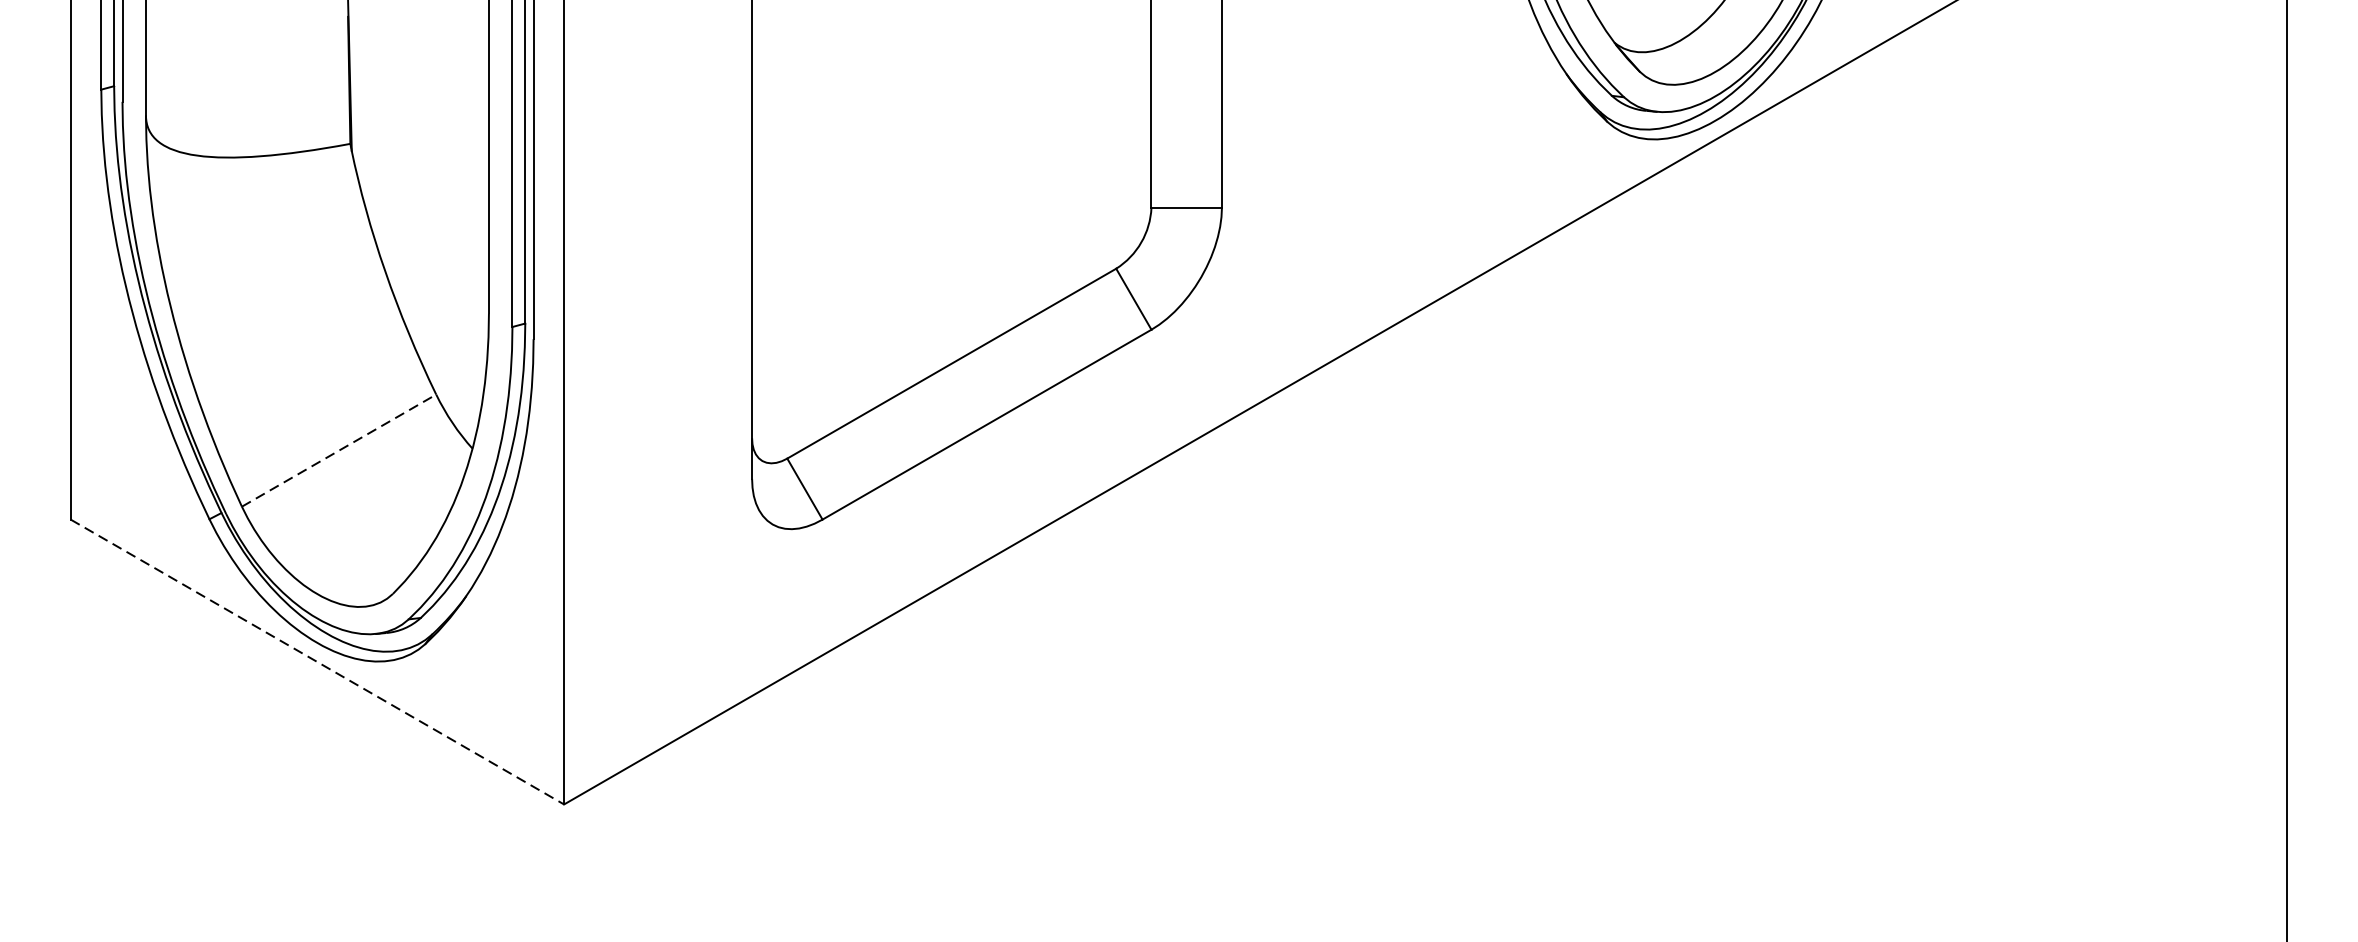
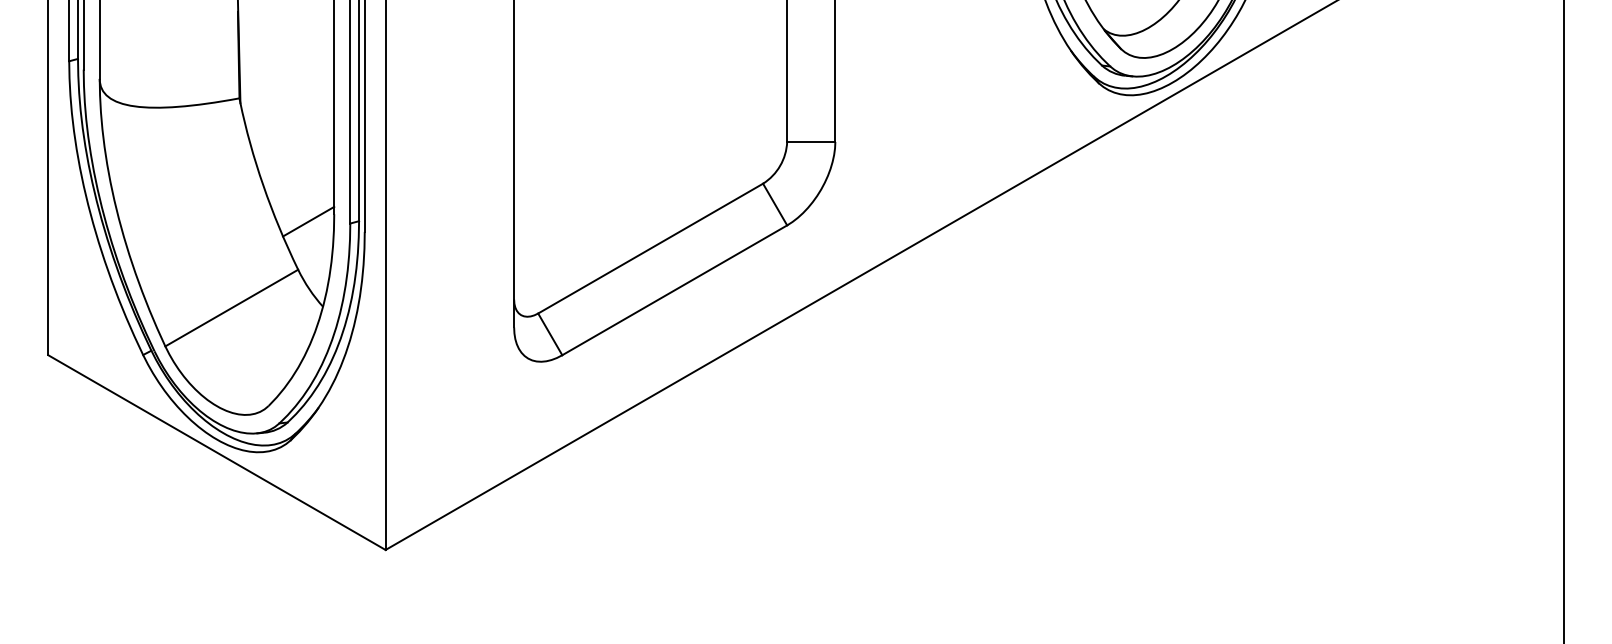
line: (451, 323) -> (308, 221), added
line: (338, 451) -> (231, 308), dashed -> solid
line: (316, 661) -> (216, 452), dashed -> solid

